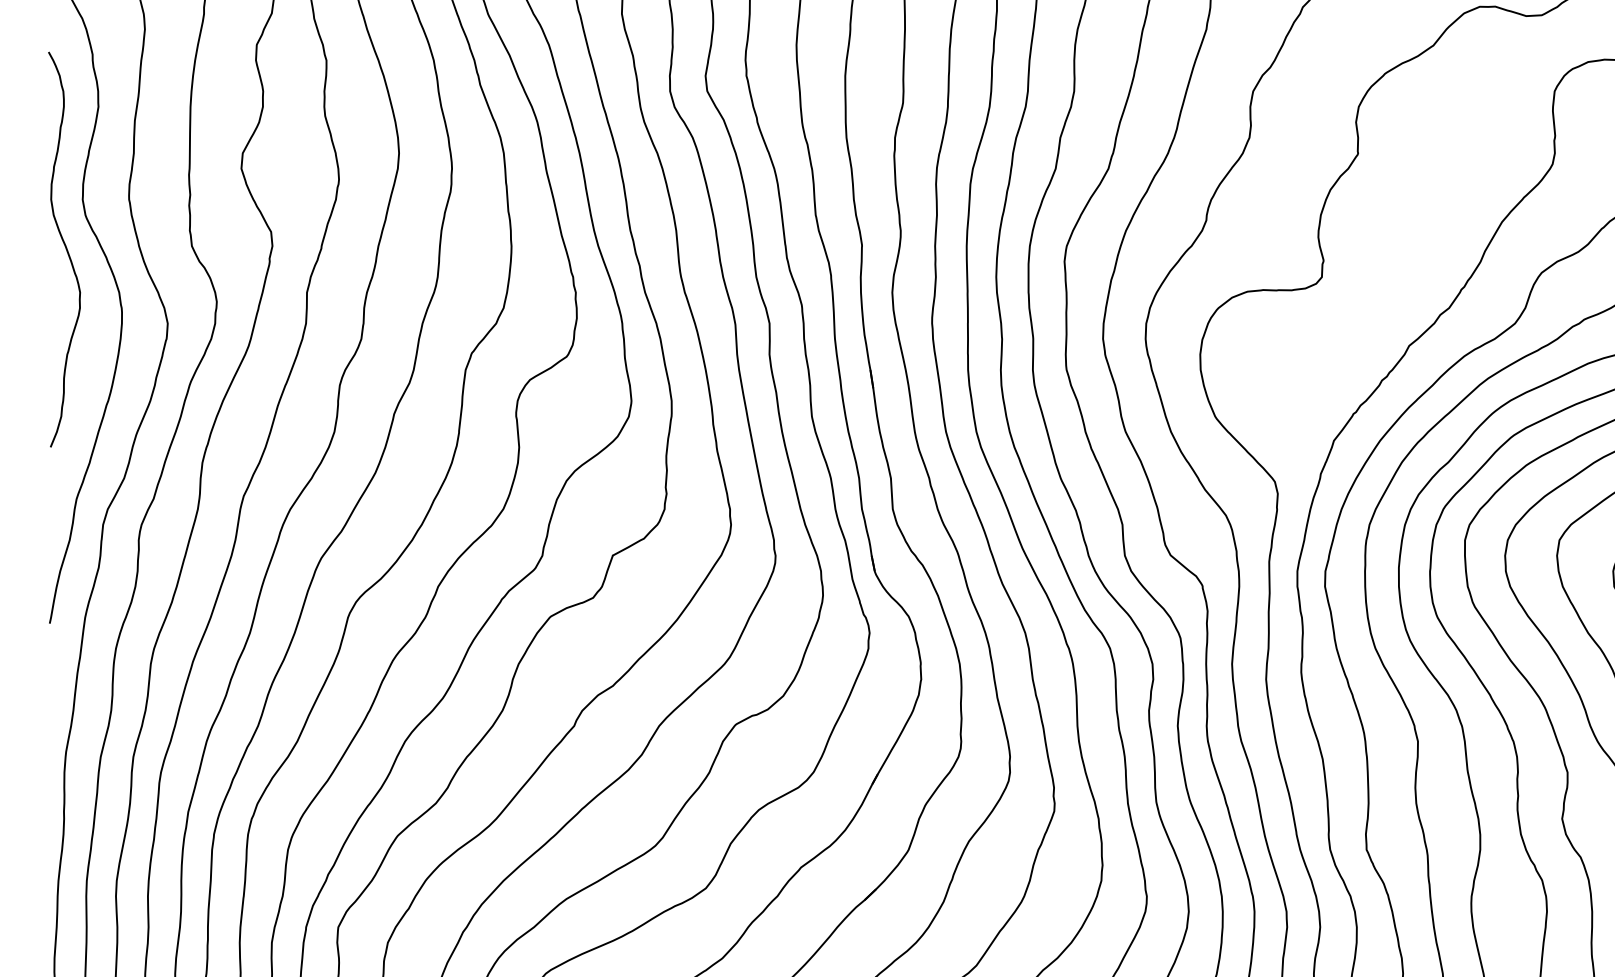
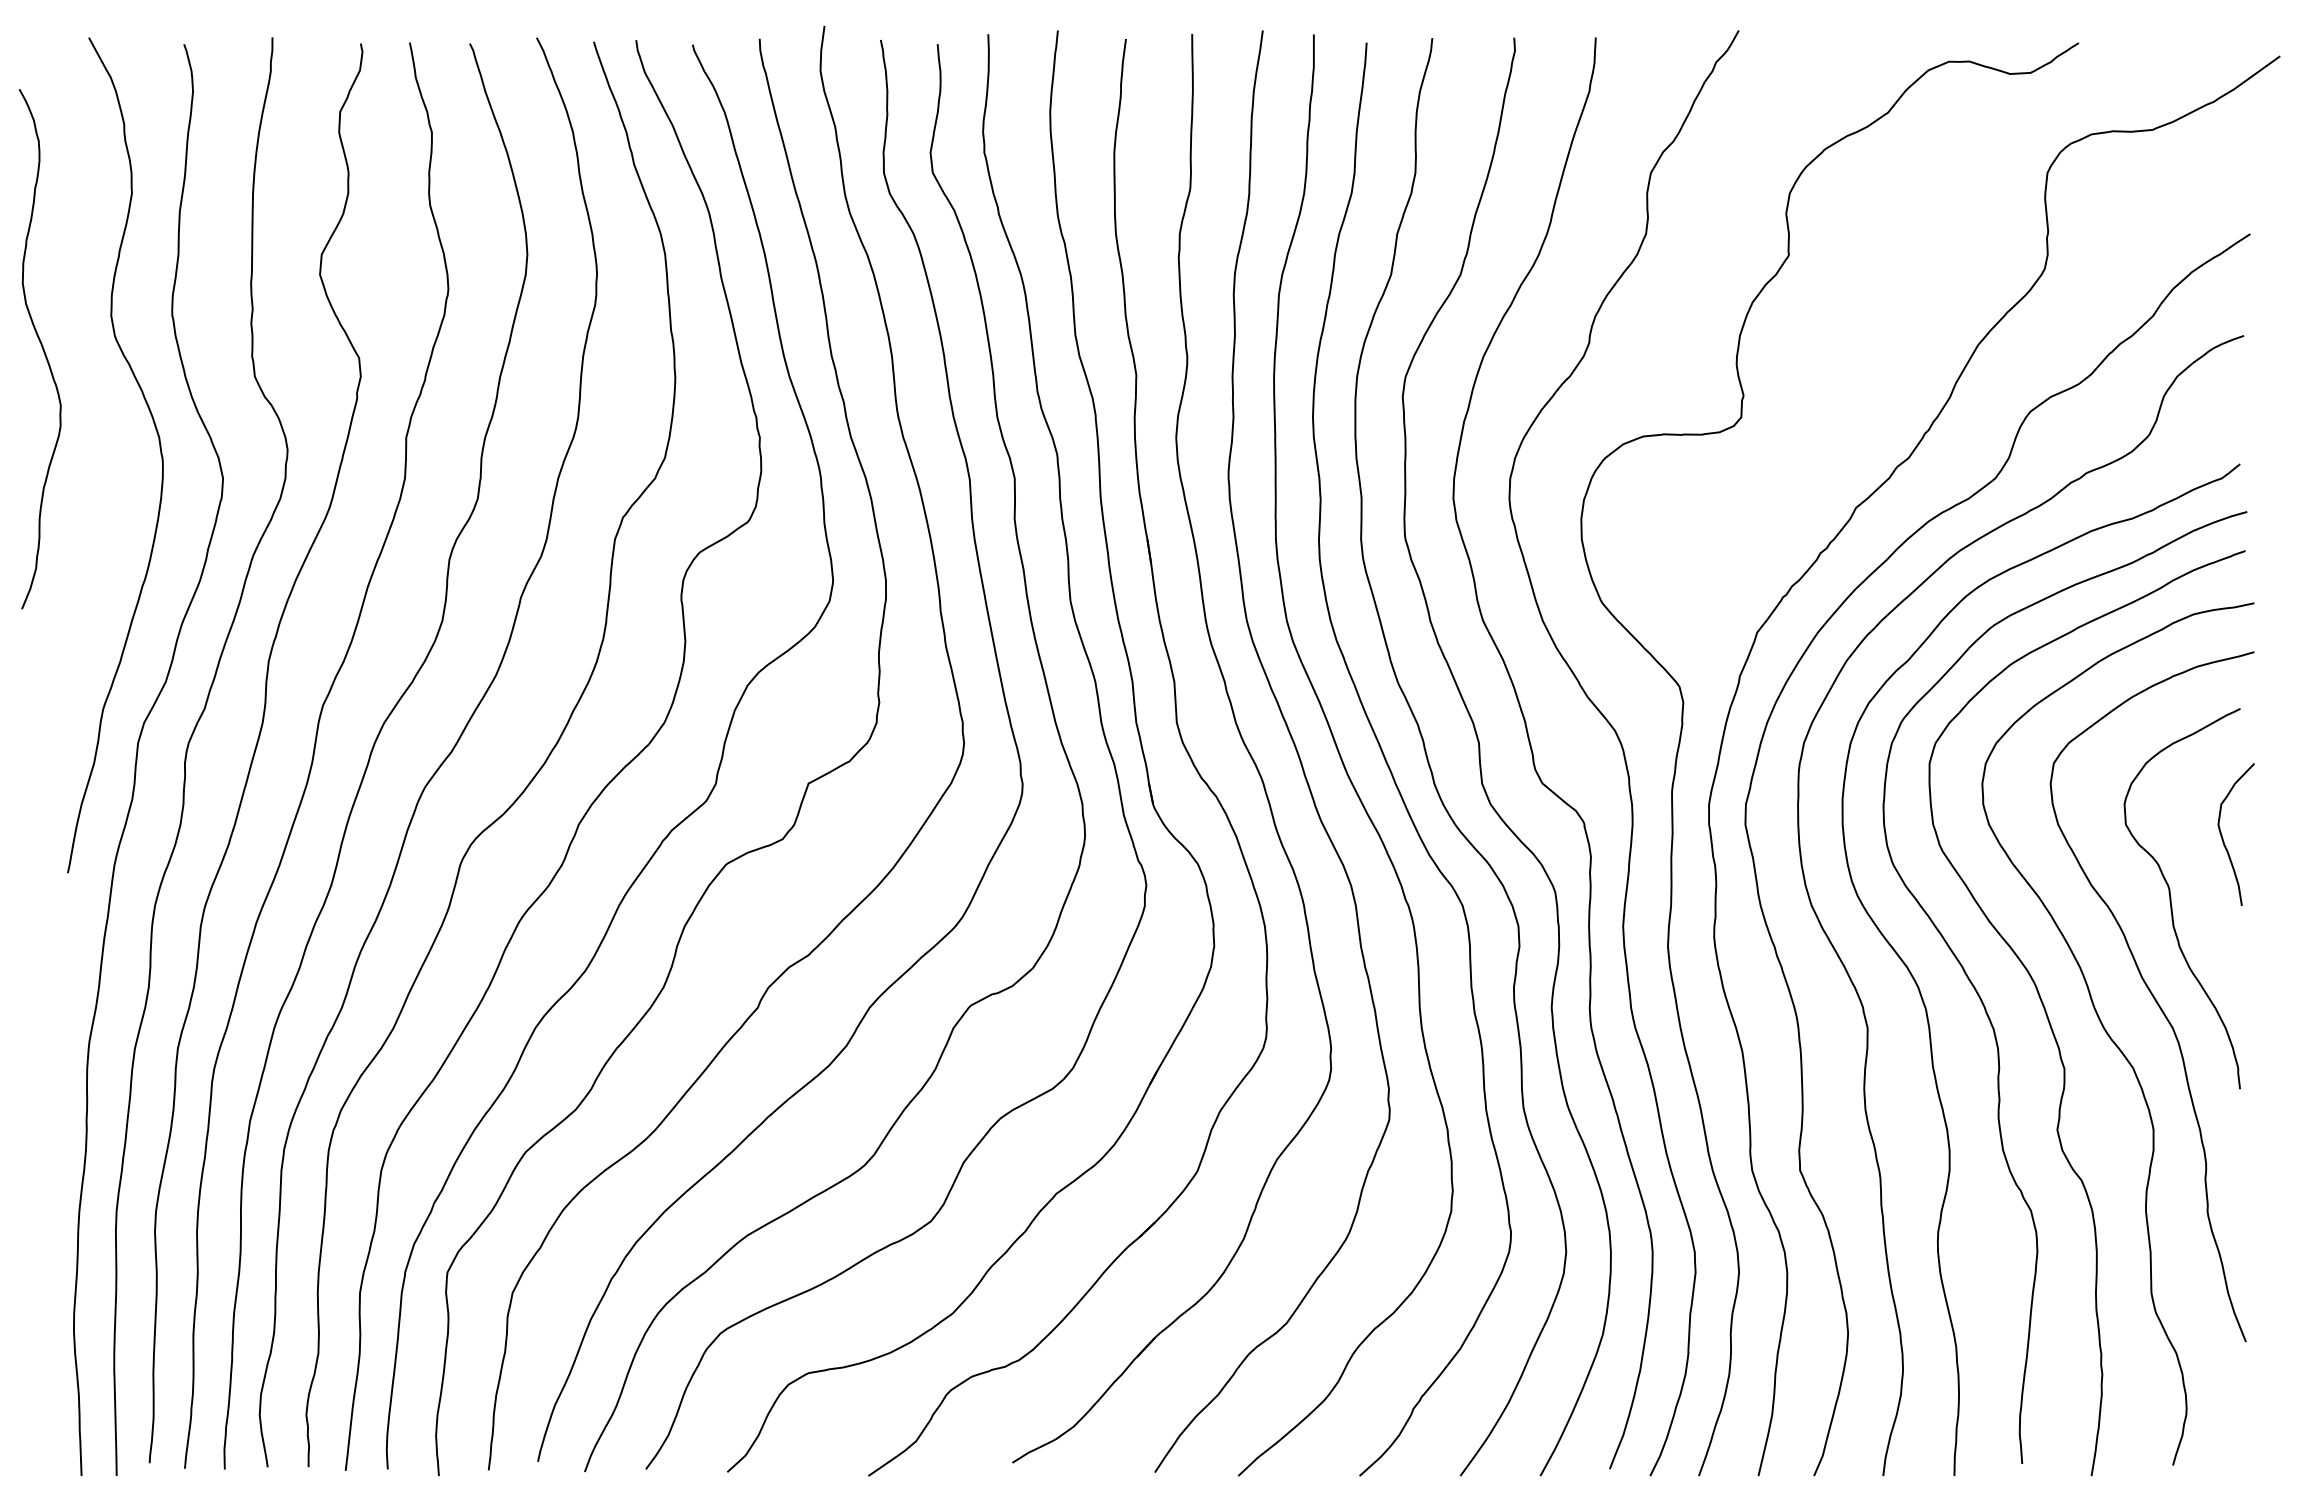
curve: (65, 248) -> (41, 347), moved

